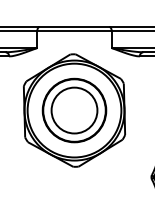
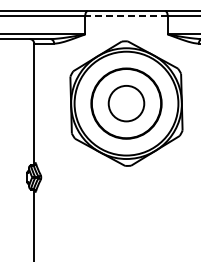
line: (73, 30) -> (125, 15), solid -> dashed
circle: (74, 110) -> (126, 103), size x0.7

